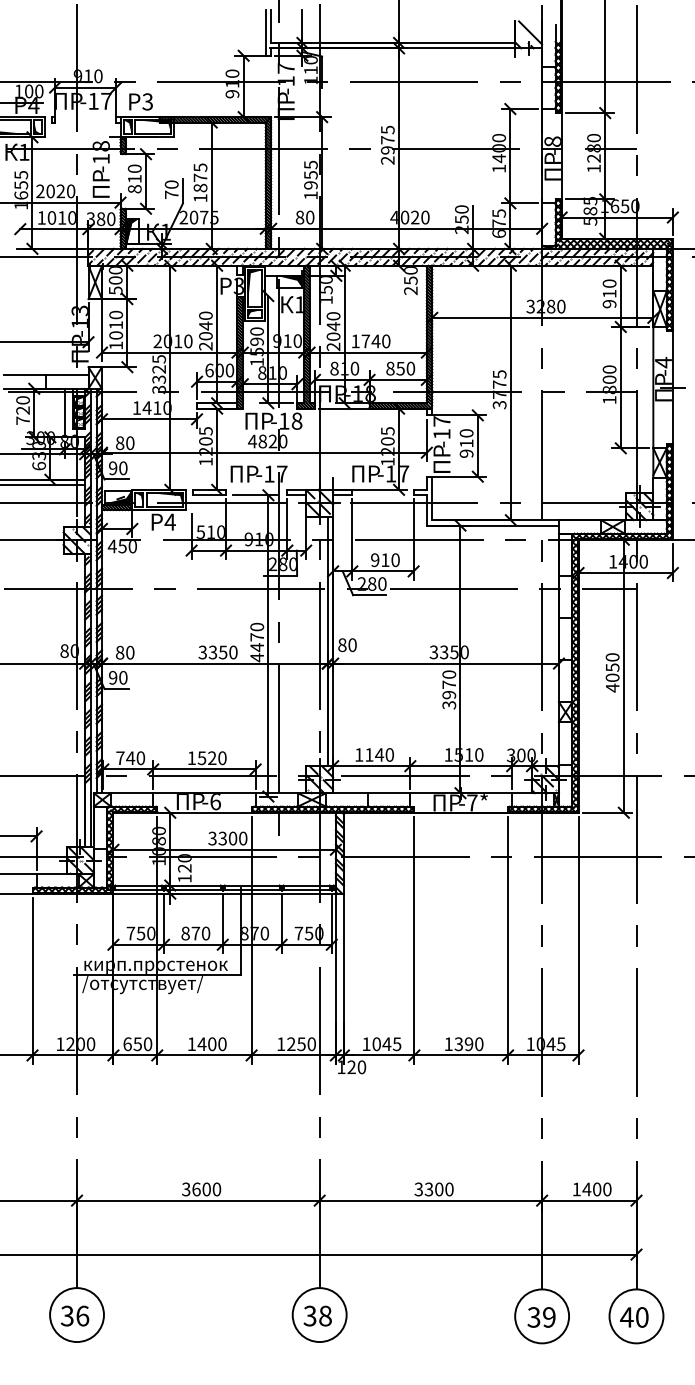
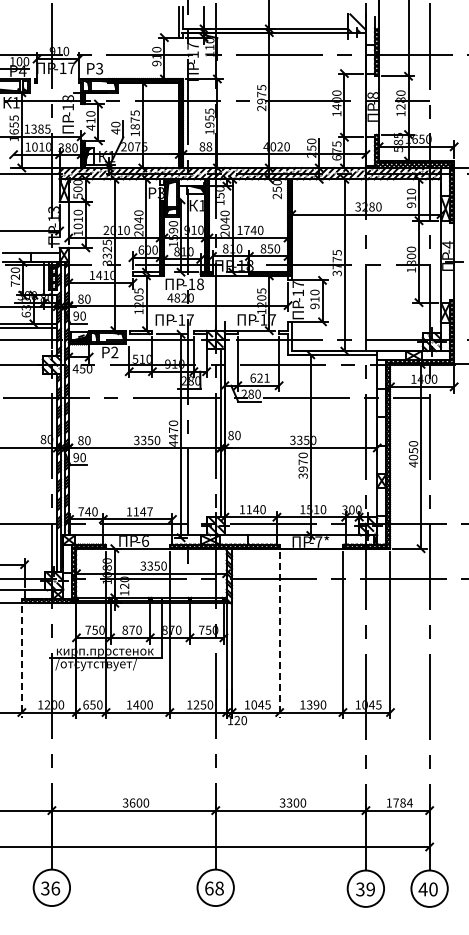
text: (134, 188) -> (90, 127), 810 -> 410
text: (55, 190) -> (37, 128), 2020 -> 1385
text: (171, 194) -> (115, 131), 70 -> 40
text: (310, 218) -> (209, 147), 80 -> 88
text: (169, 522) -> (114, 352), 4 -> 2
text: (384, 559) -> (259, 377), 910 -> 621
text: (211, 757) -> (142, 511), 1520 -> 1147
text: (231, 837) -> (156, 565), 3300 -> 3350
line: (414, 941) -> (279, 635), solid -> dashed
line: (32, 981) -> (21, 662), solid -> dashed
text: (596, 1188) -> (402, 802), 1400 -> 1784
text: (310, 1316) -> (209, 888), 38 -> 68

